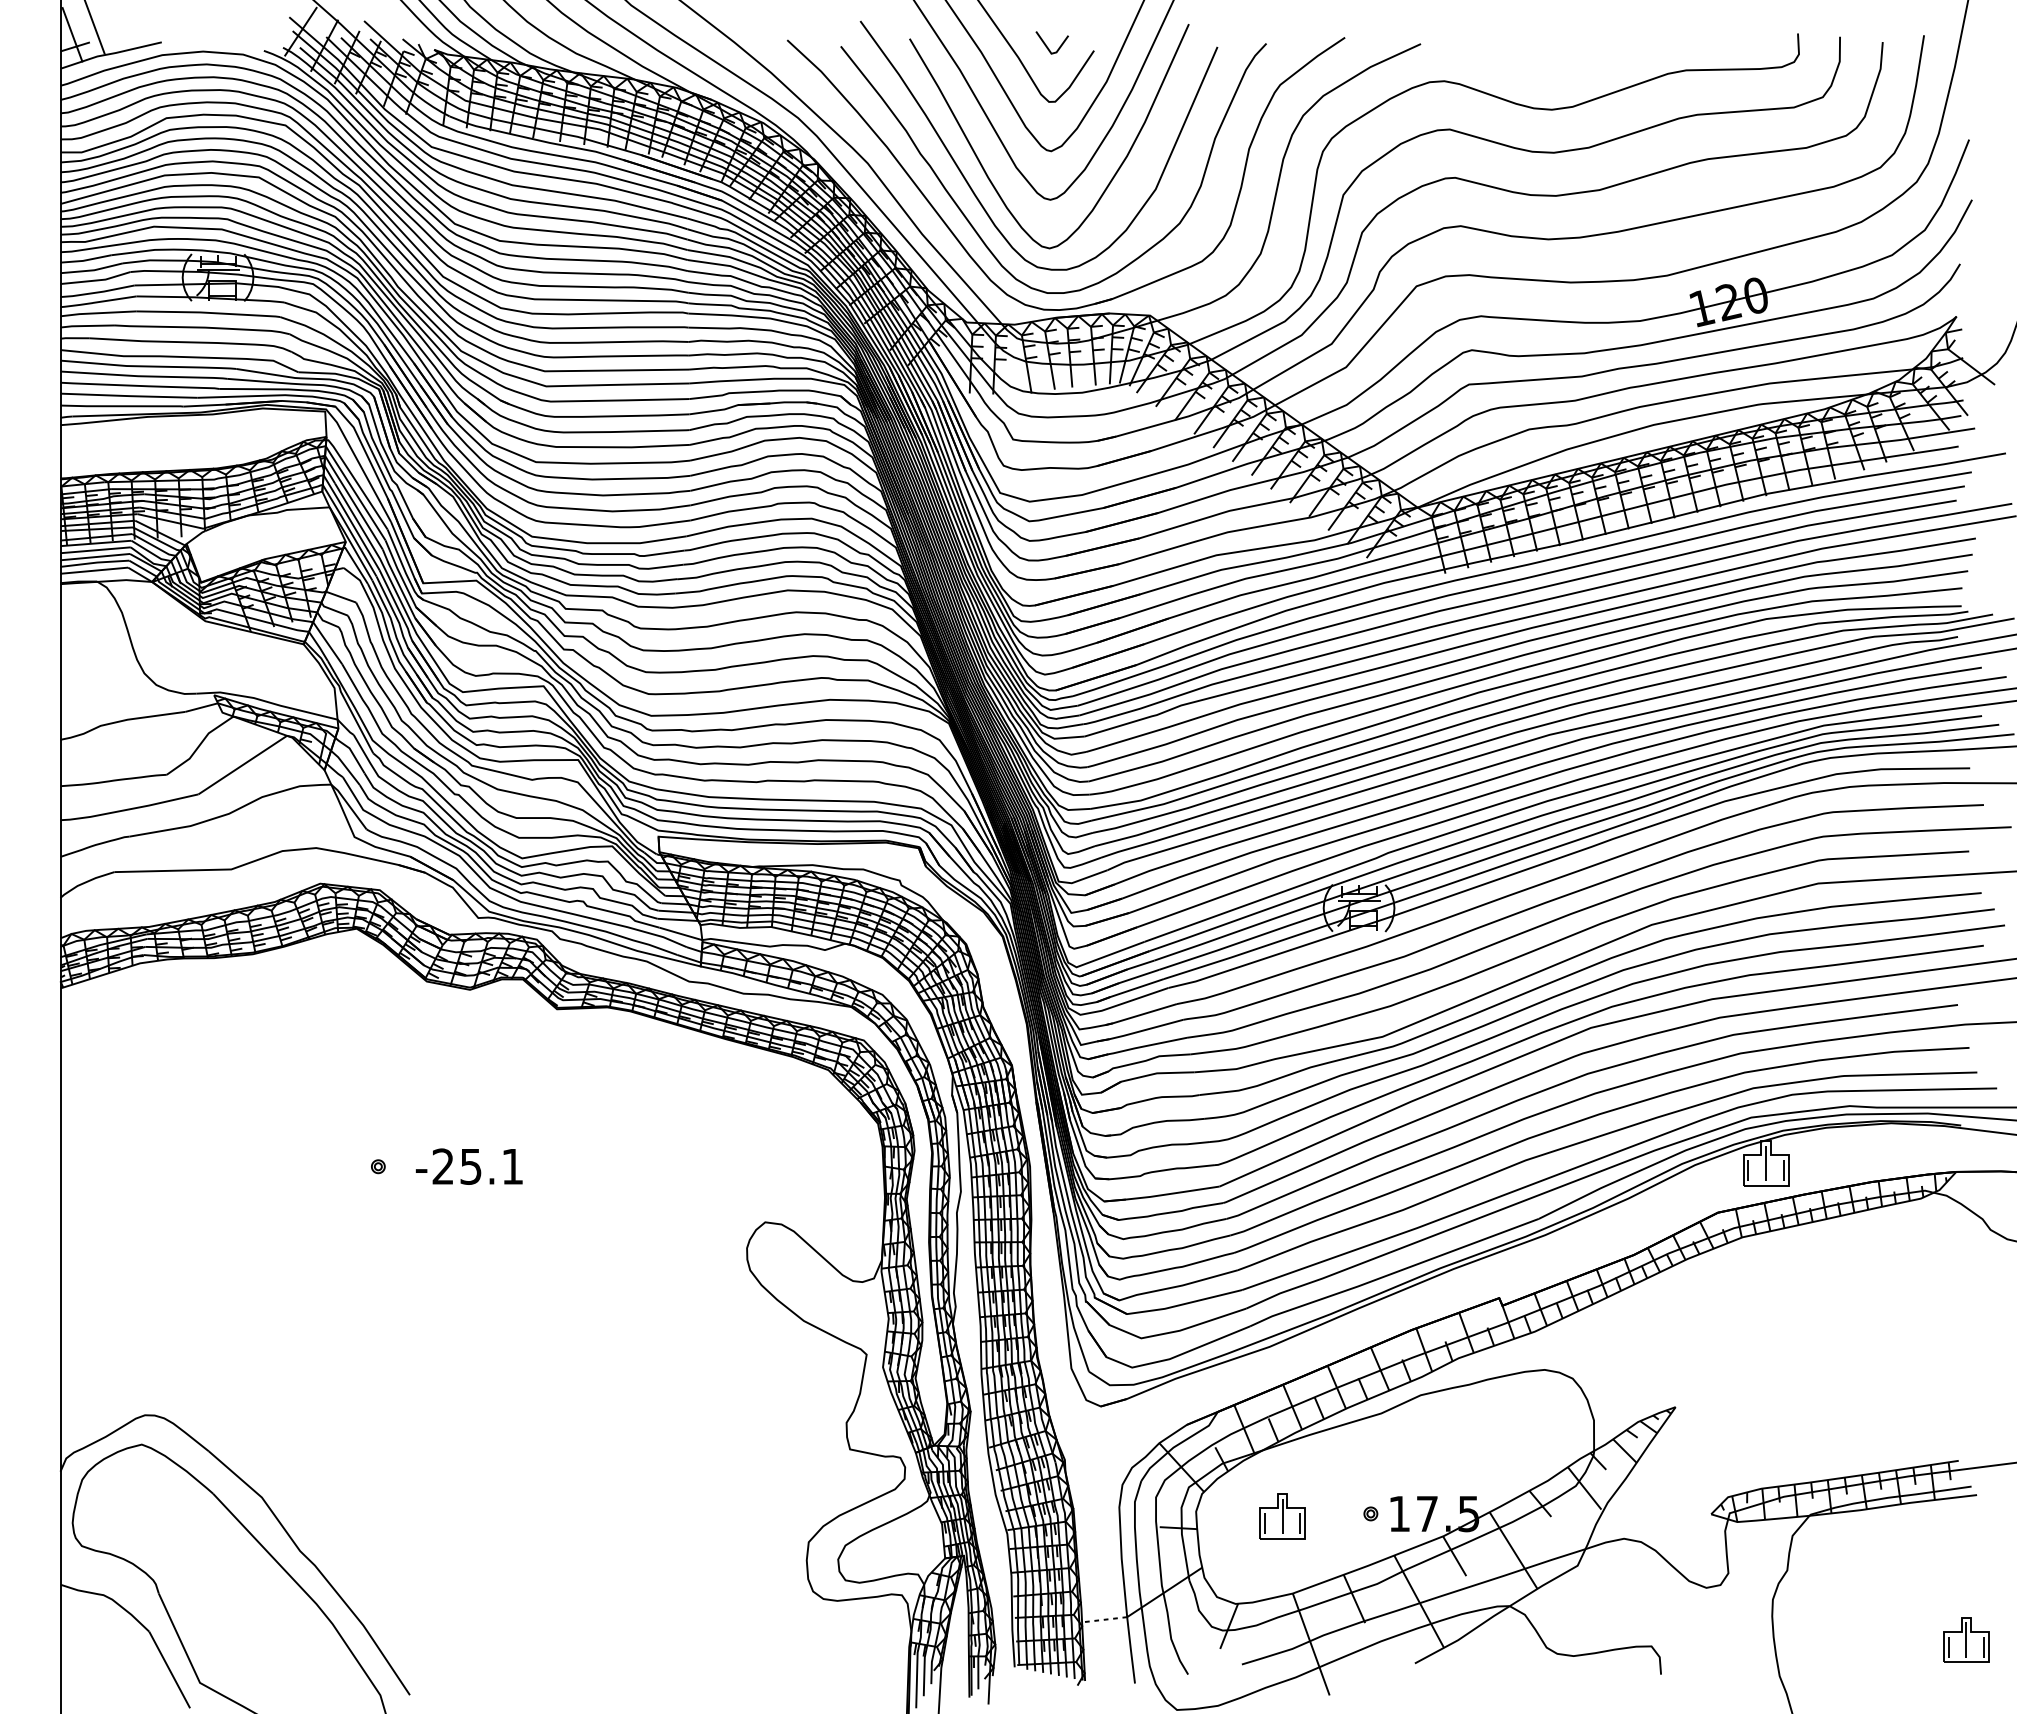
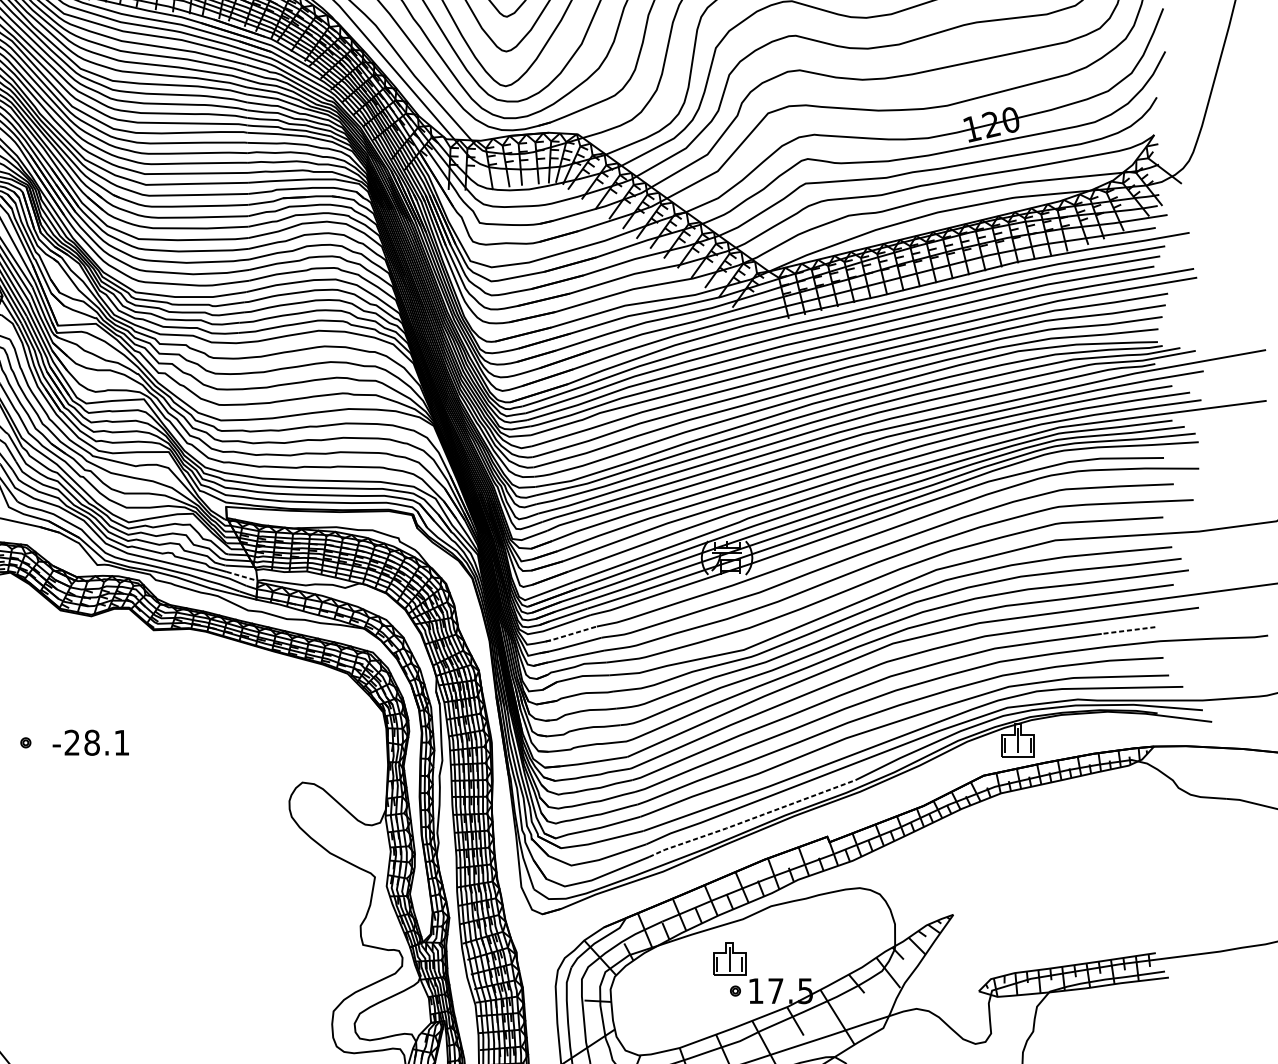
line: (681, 934) -> (242, 576), solid -> dashed
line: (1920, 1009) -> (1128, 630), solid -> dashed
line: (1140, 1015) -> (570, 634), solid -> dashed
text: (470, 1166) -> (91, 742), -25.1 -> -28.1
line: (1393, 1273) -> (751, 819), solid -> dashed
part: (1282, 1516) -> (729, 959), moved

